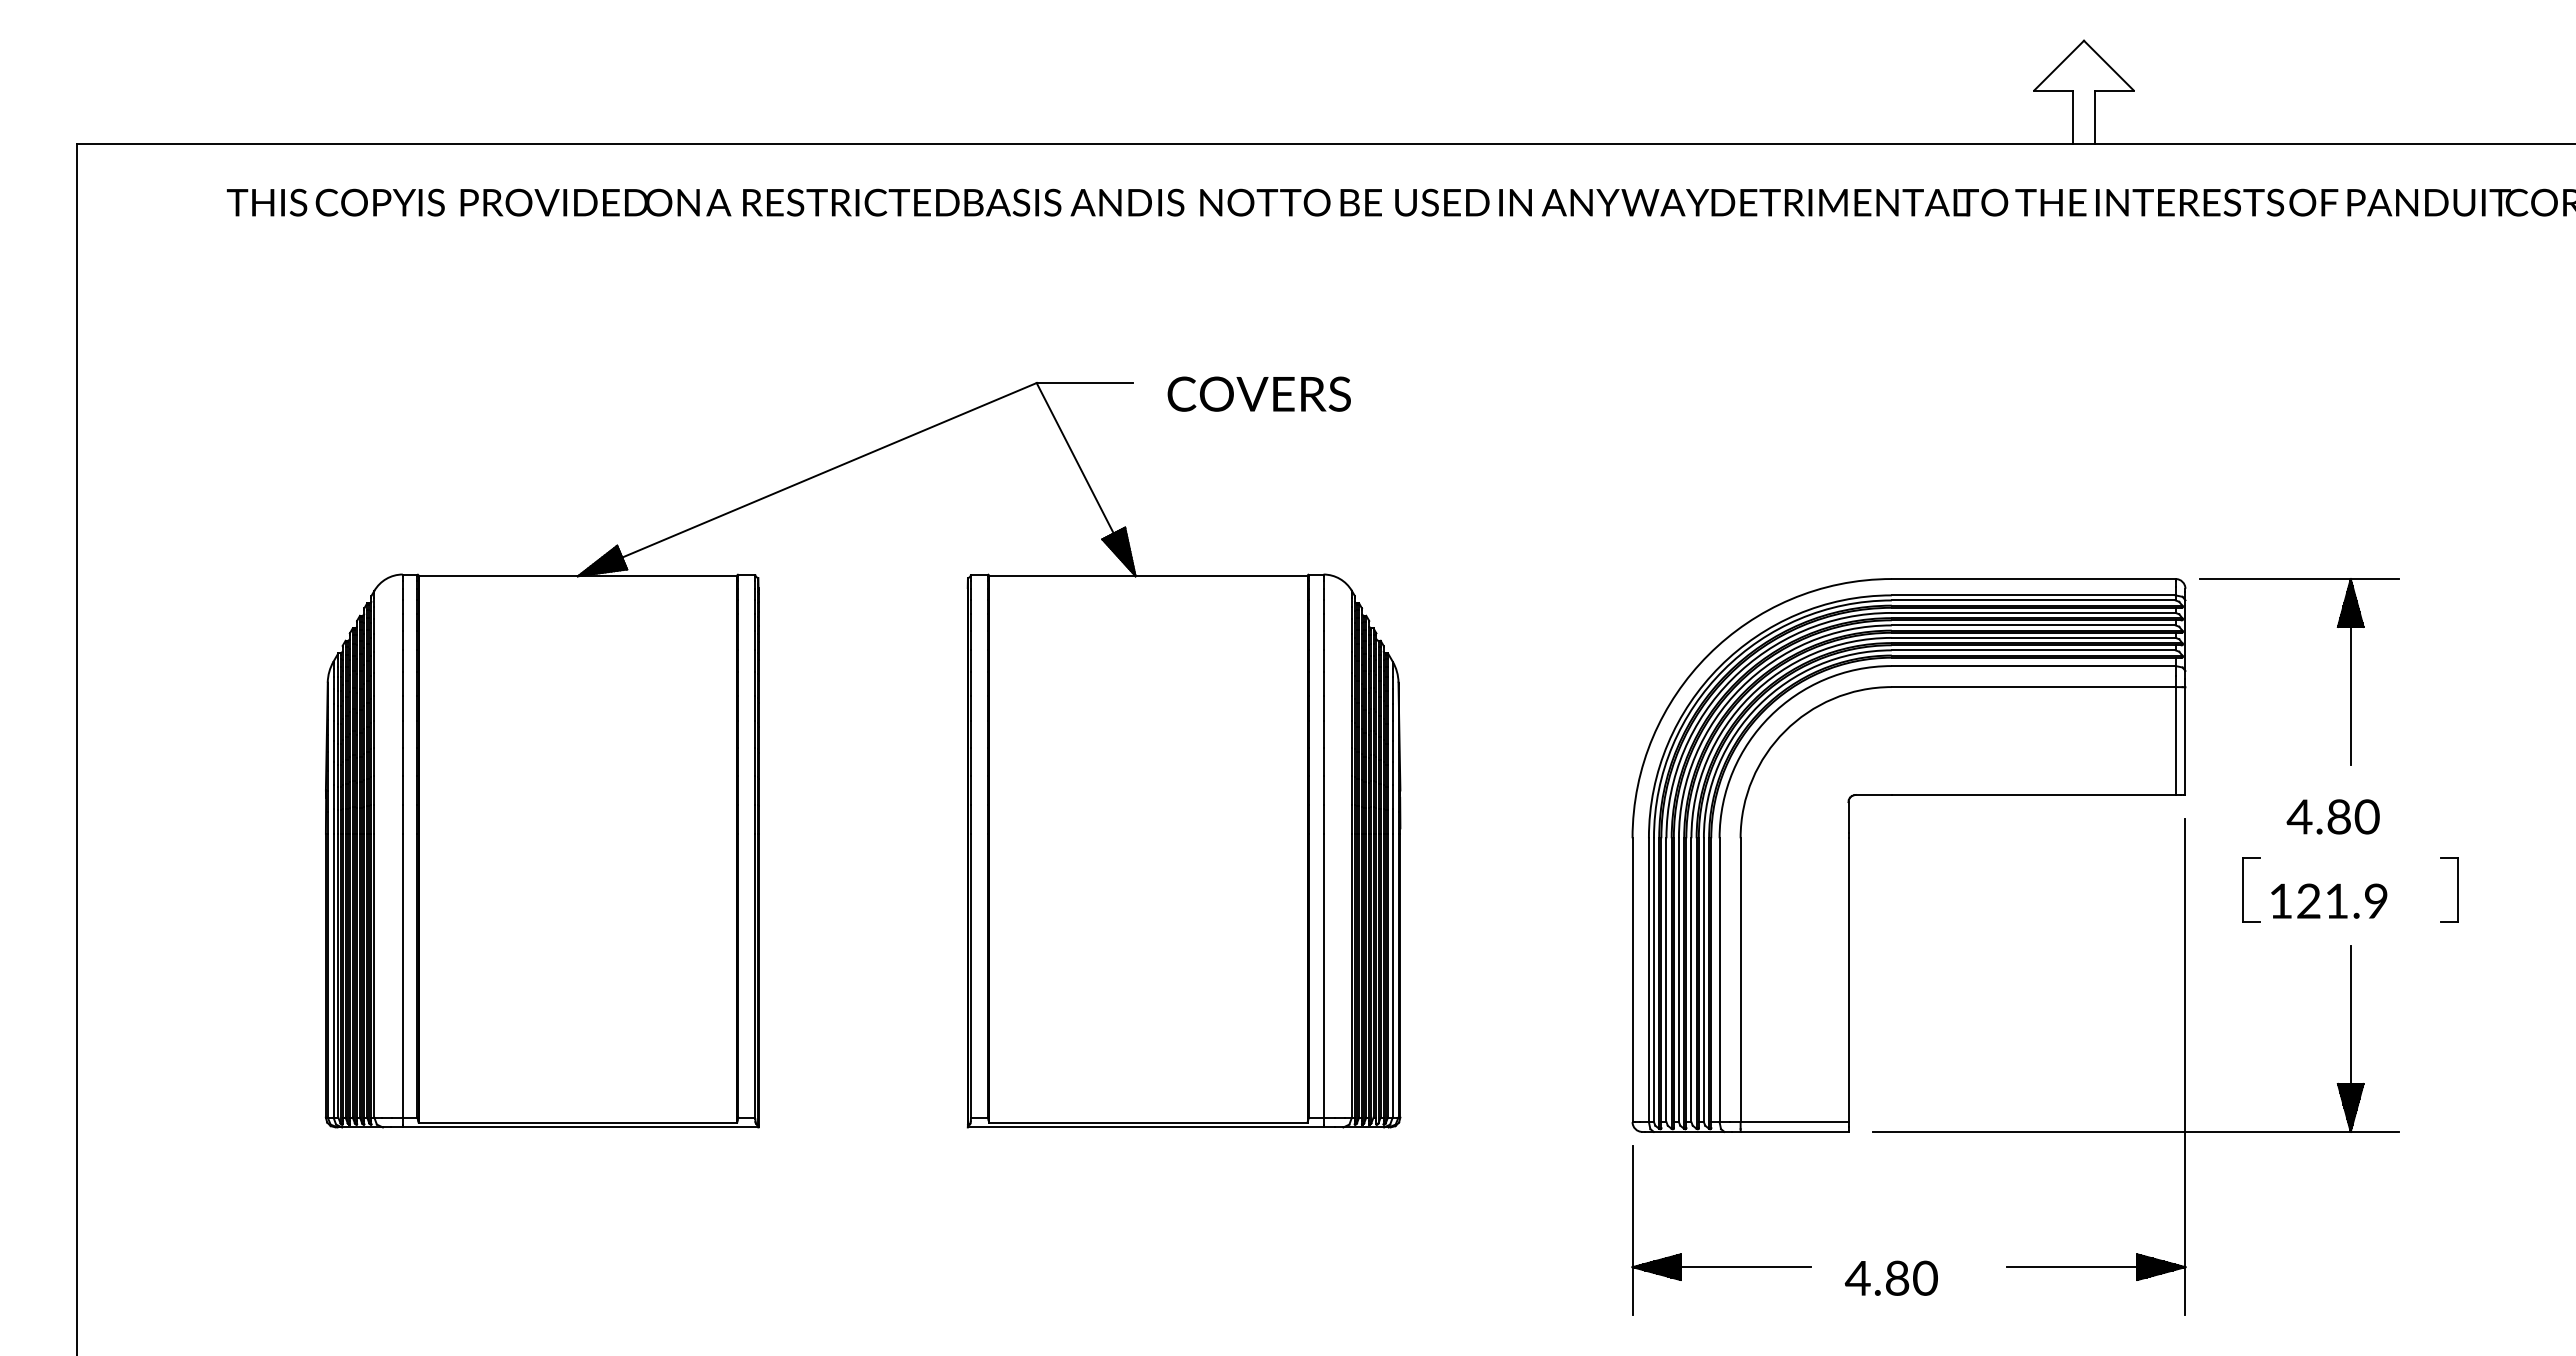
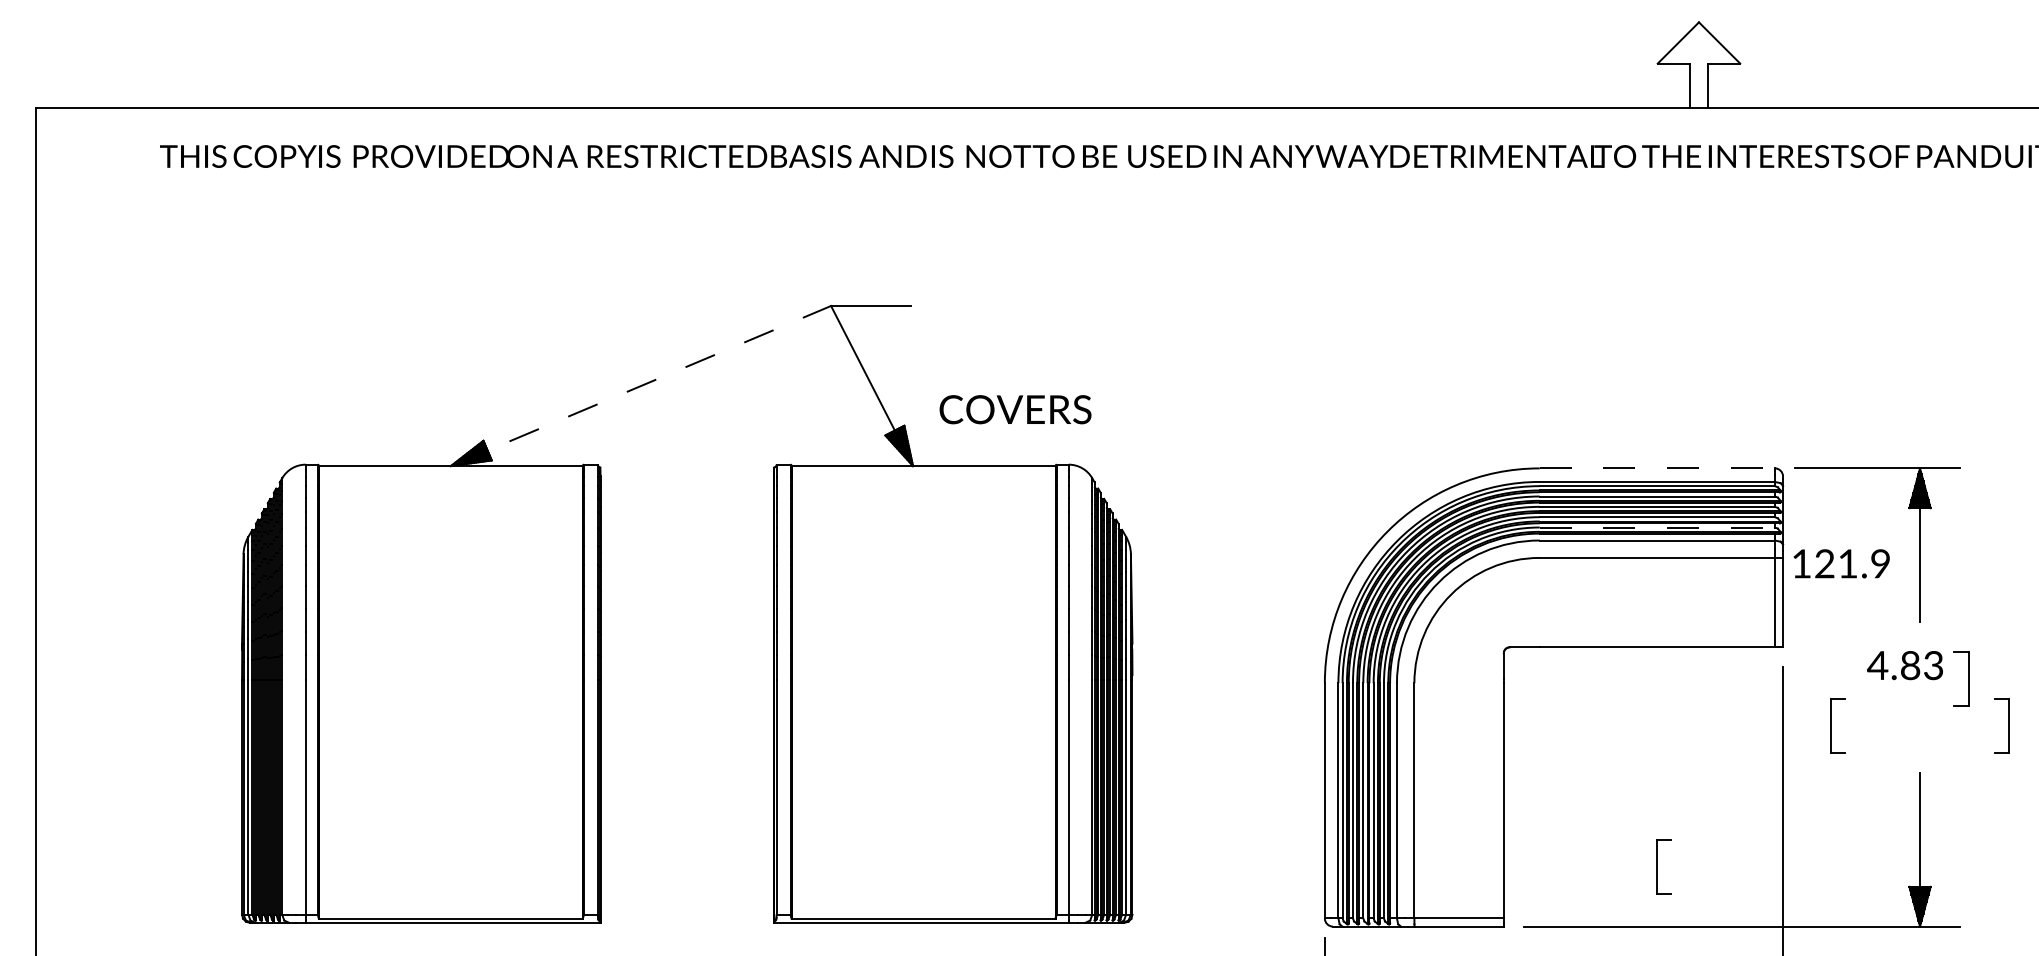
text: (1258, 393) -> (1014, 409), moved
line: (807, 479) -> (641, 385), solid -> dashed
line: (2033, 579) -> (1657, 468), solid -> dashed
line: (2033, 650) -> (1657, 527), solid -> dashed
text: (2366, 816) -> (1933, 665), 4.80 -> 4.83
part: (2408, 832) -> (1967, 678), added
text: (2329, 900) -> (1841, 563), moved
part: (2033, 1059) -> (1657, 866), added

